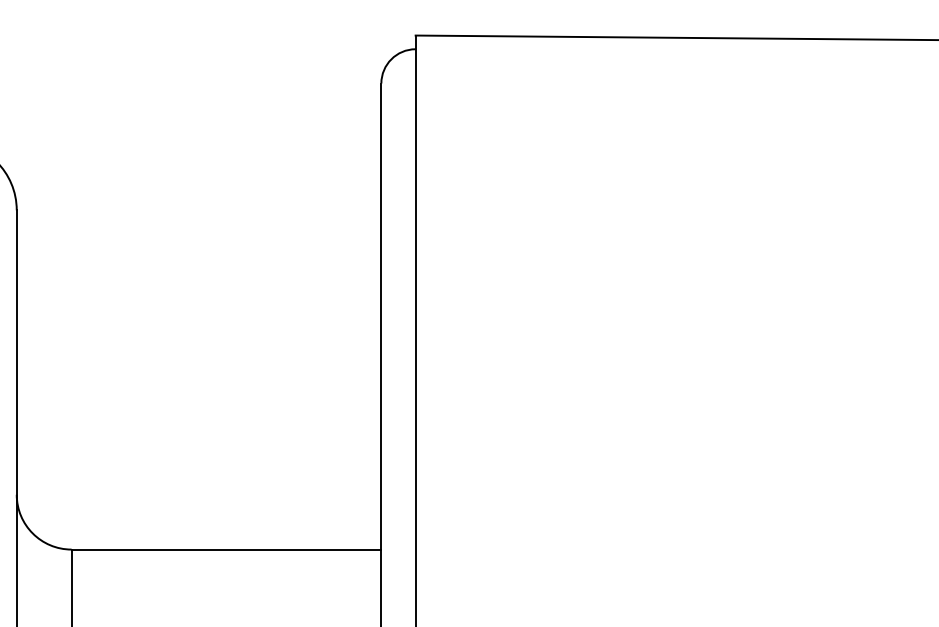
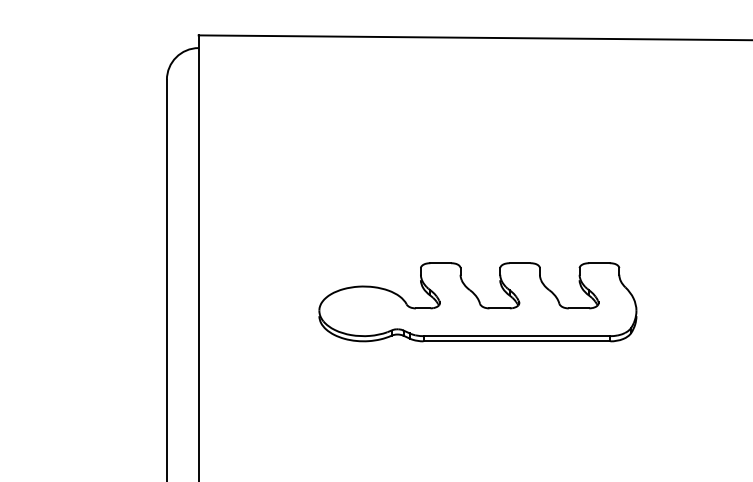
part: (717, 323) -> (478, 302), added

